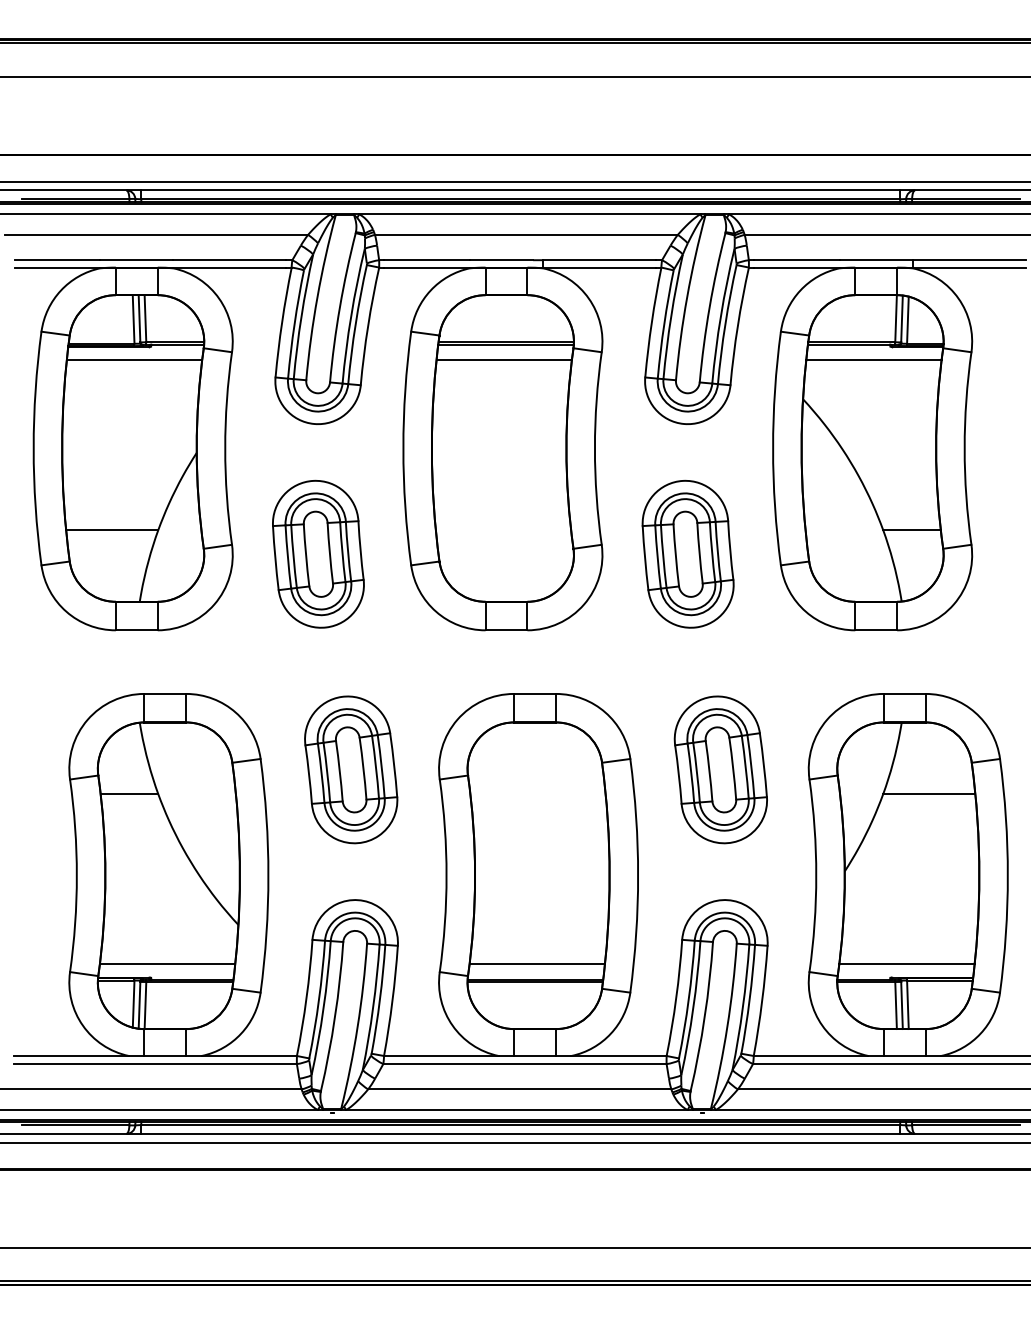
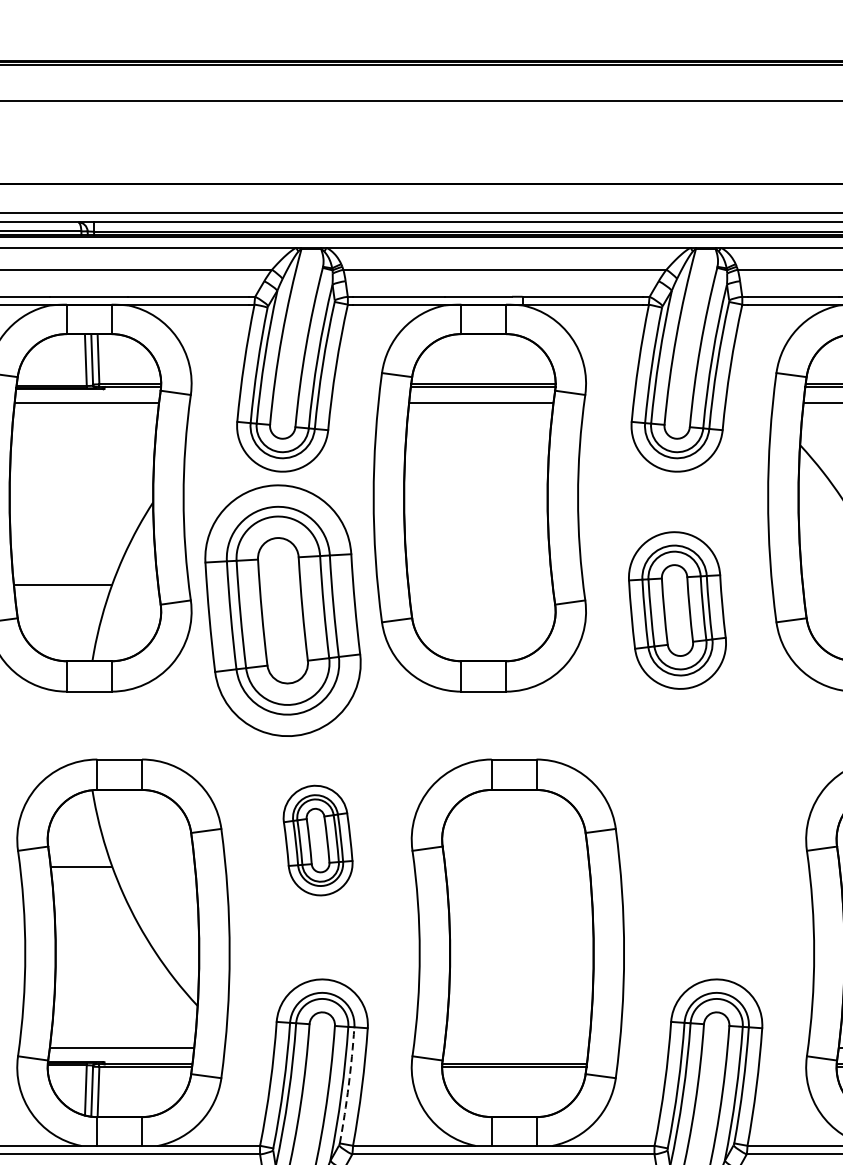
part: (318, 553) -> (283, 609), size x1.6
part: (351, 769) -> (318, 840), size x0.7
part: (720, 769) -> (712, 840), removed
line: (536, 964) -> (515, 1048), removed
arc: (379, 999) -> (348, 1085), solid -> dashed

